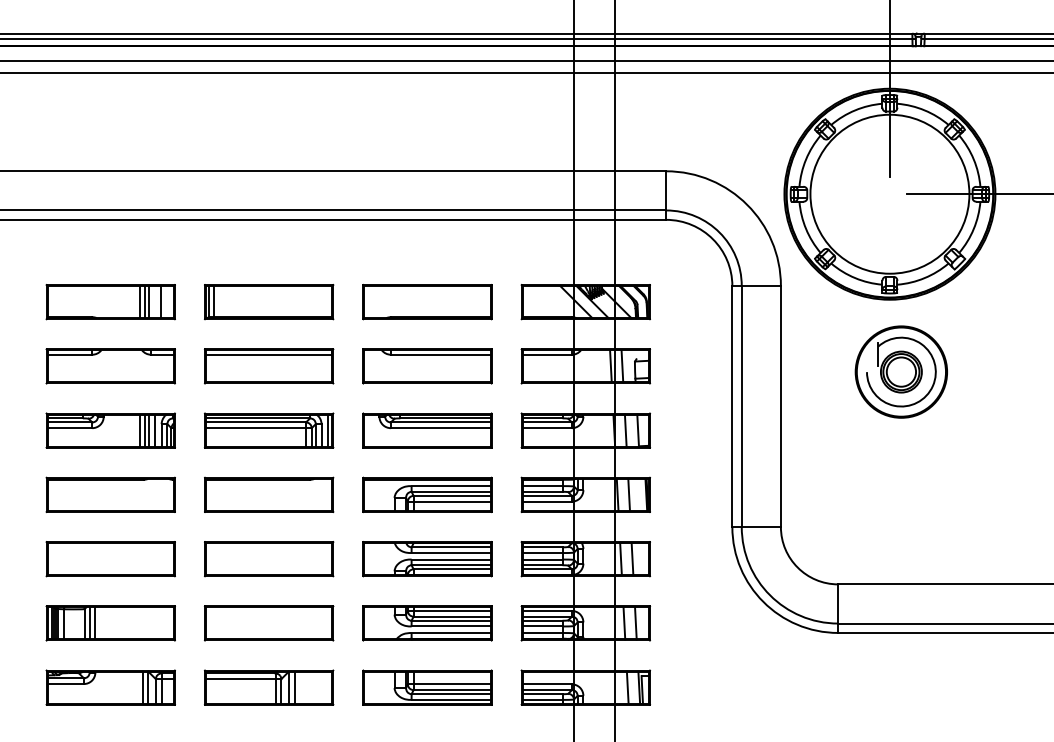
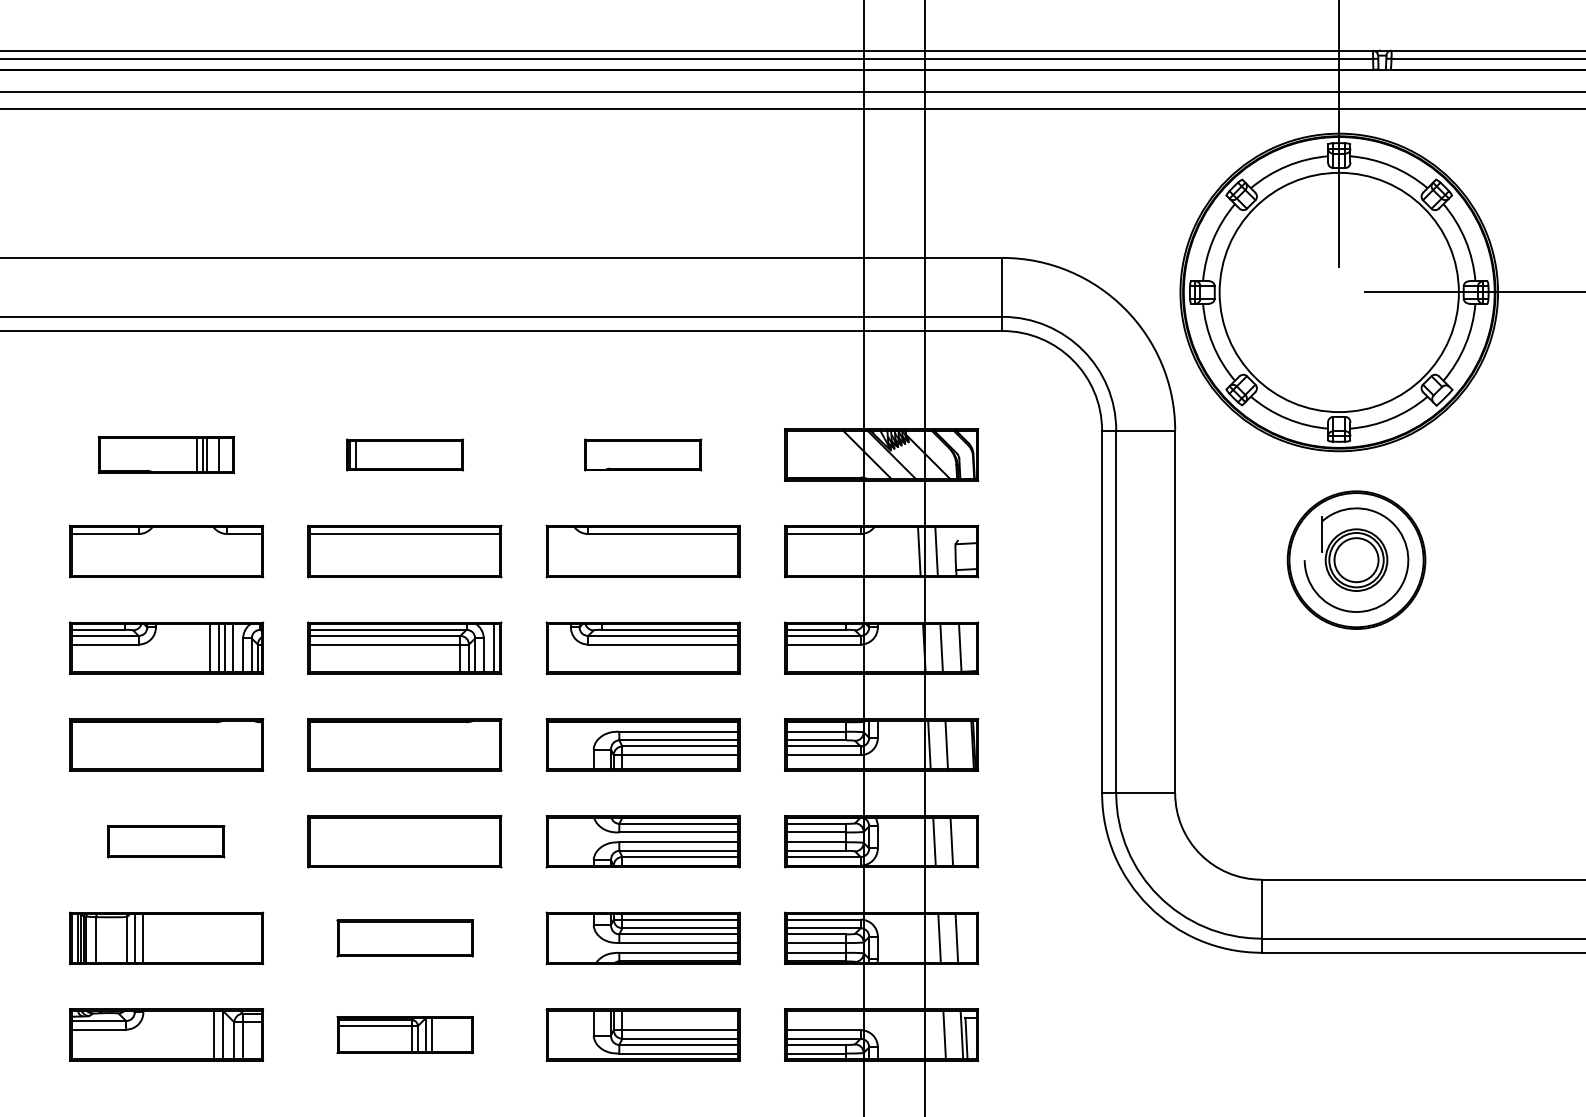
part: (110, 302) -> (166, 455), size x0.7
part: (269, 302) -> (405, 455), size x0.6
part: (427, 302) -> (643, 455), size x0.6
part: (110, 559) -> (166, 842), size x0.6
part: (269, 623) -> (405, 938), size x0.7
part: (269, 687) -> (405, 1034), size x0.7

